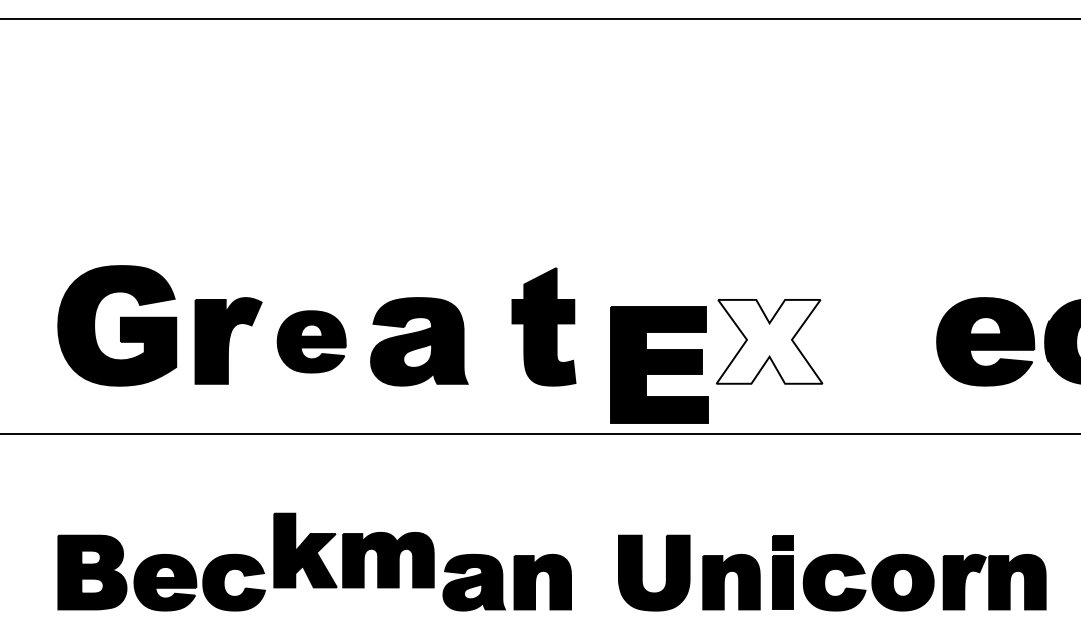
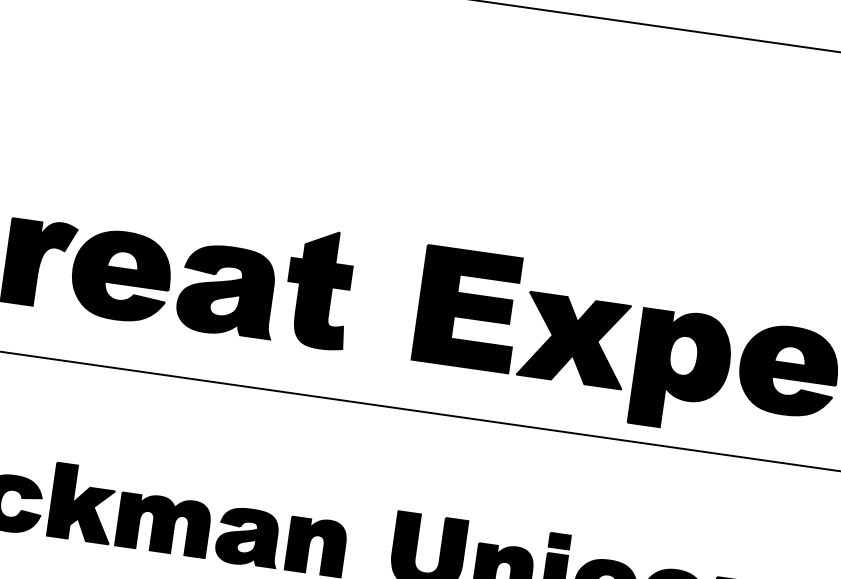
part: (543, 326) -> (318, 288), moved
part: (311, 341) -> (121, 275), size x1.43
fill: (769, 341) -> (574, 340), added
part: (879, 356) -> (681, 370), added
part: (659, 364) -> (468, 308), moved
part: (353, 550) -> (130, 510), moved

